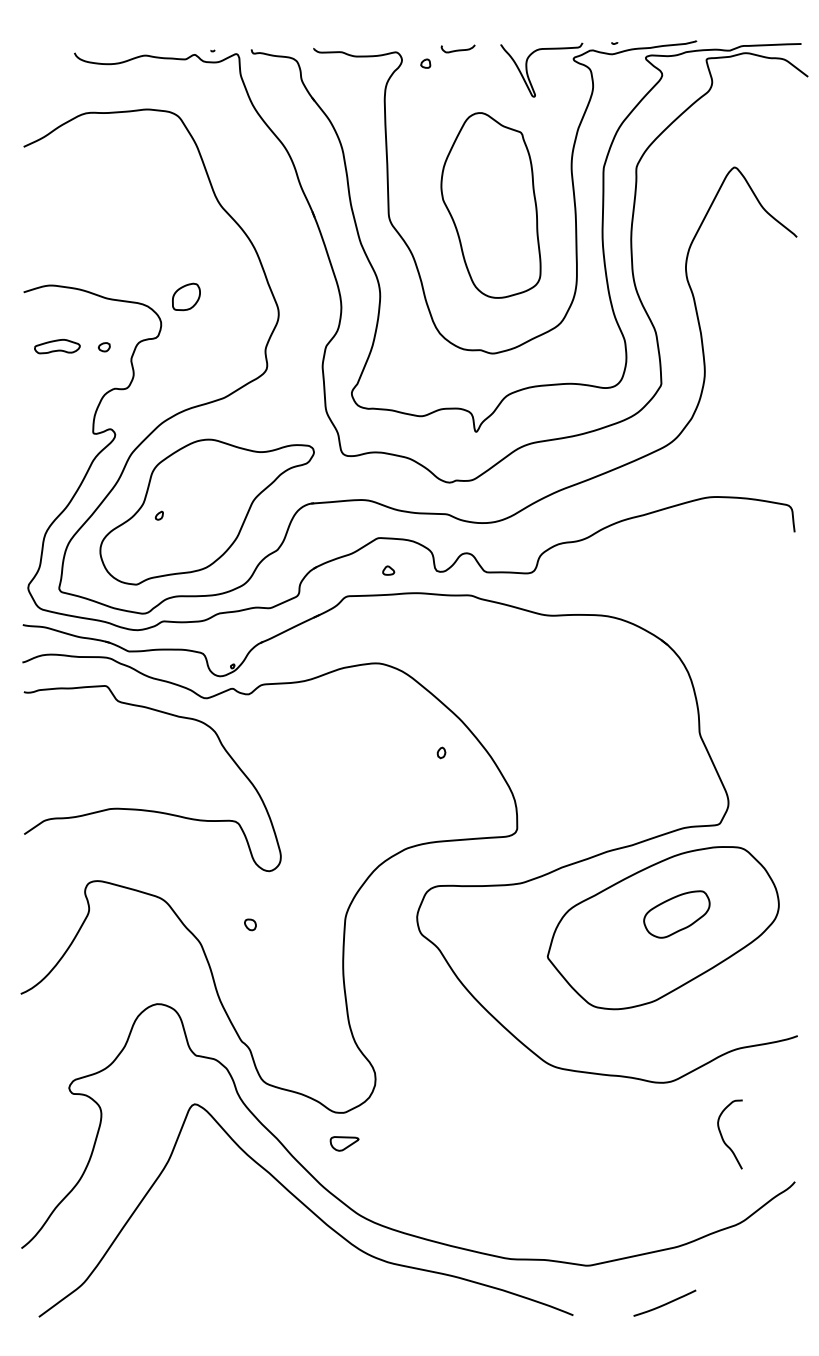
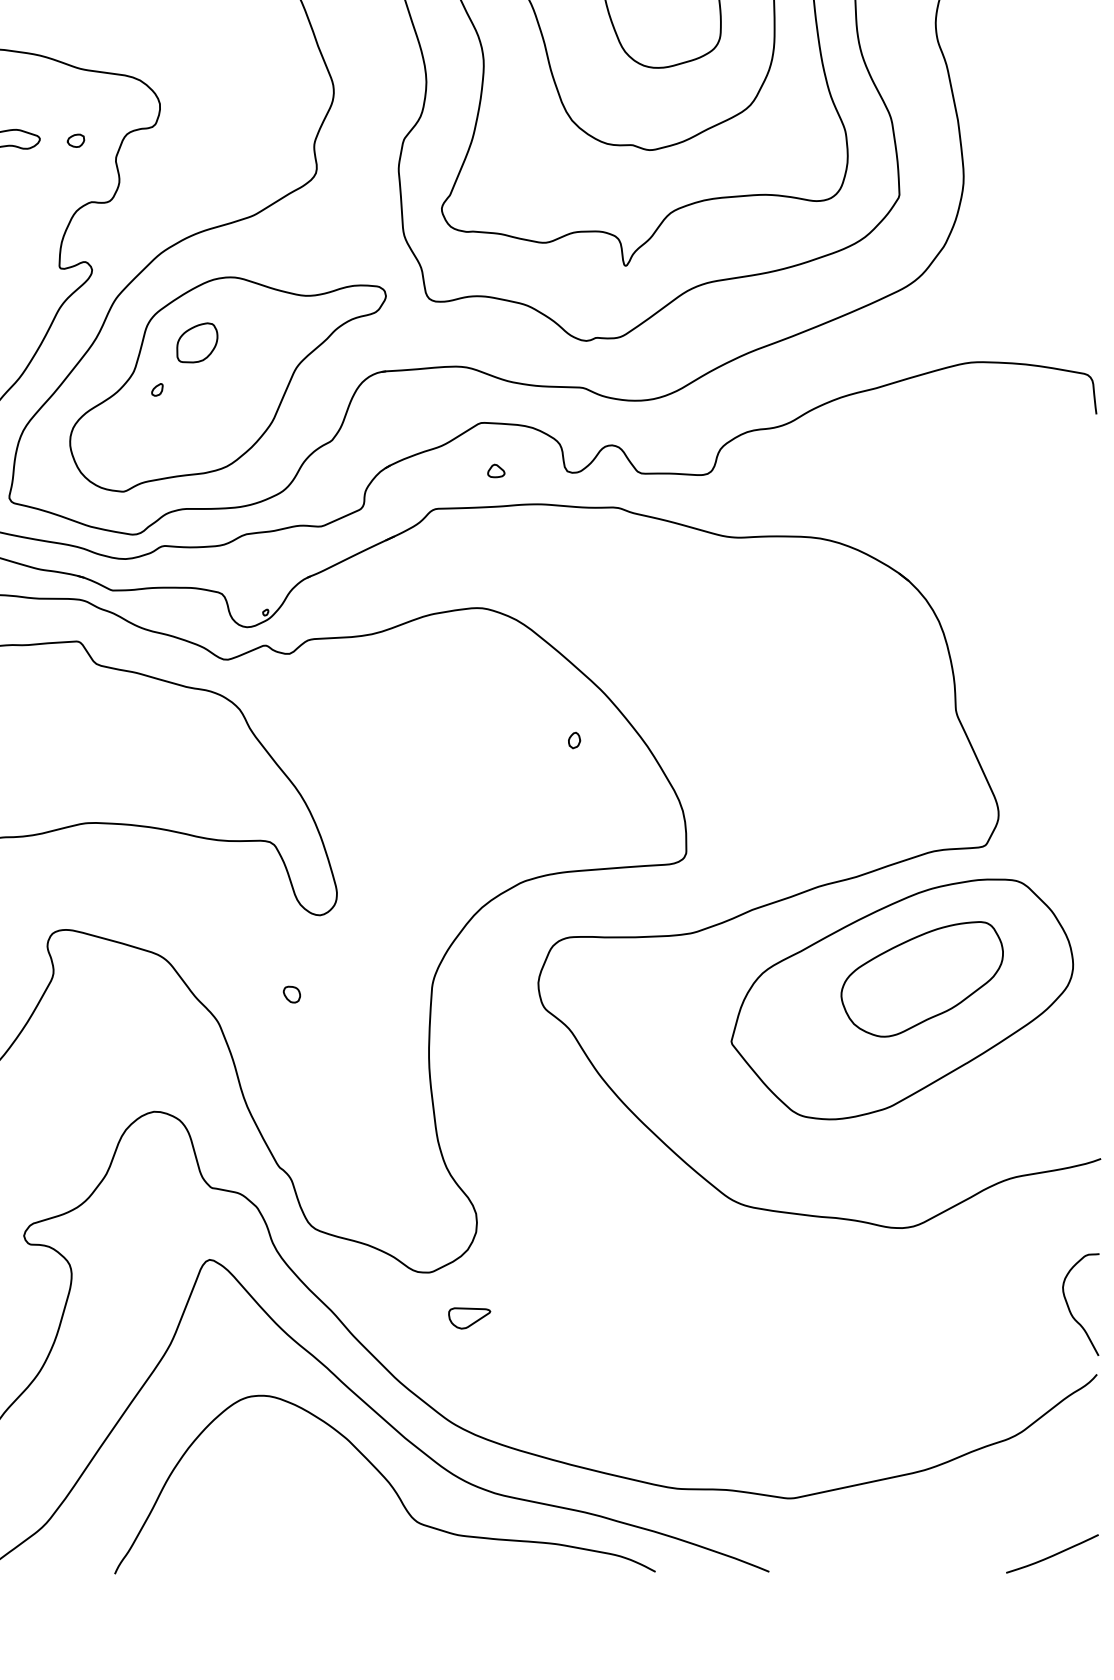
part: (186, 296) -> (197, 342), moved
part: (676, 914) -> (921, 979), size x1.67
curve: (723, 1137) -> (1071, 1308), moved
part: (344, 1143) -> (469, 1317), moved
curve: (314, 1254) -> (386, 1481), added
curve: (664, 1303) -> (1051, 1554), moved

